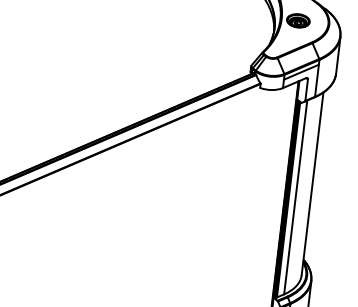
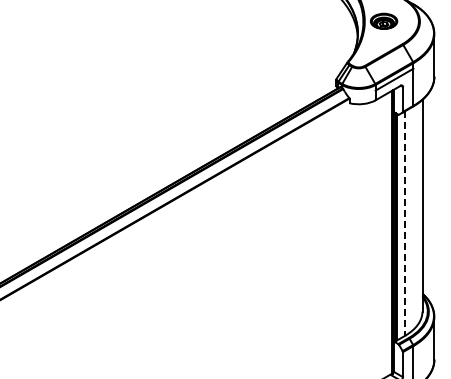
line: (295, 198) -> (405, 224), solid -> dashed

